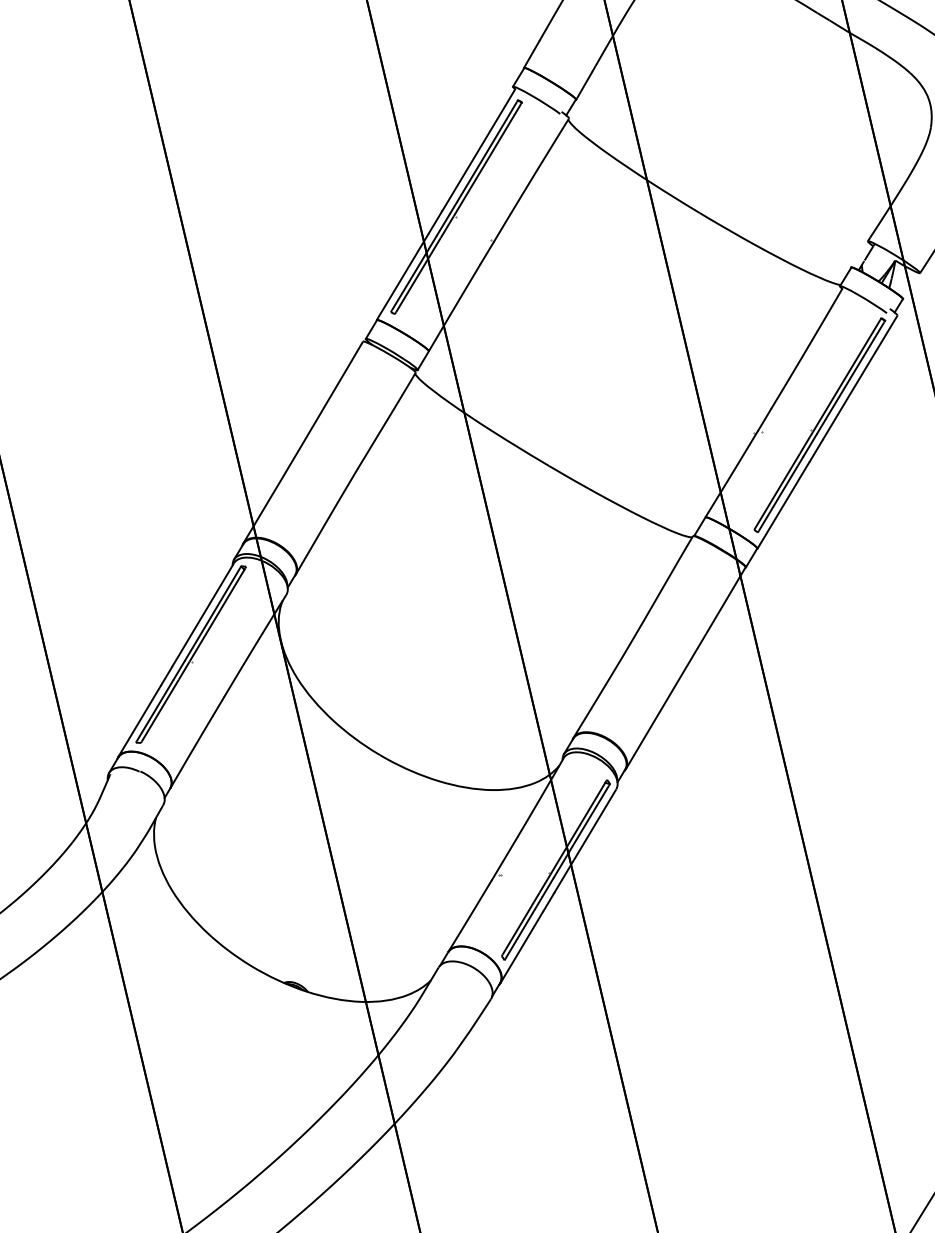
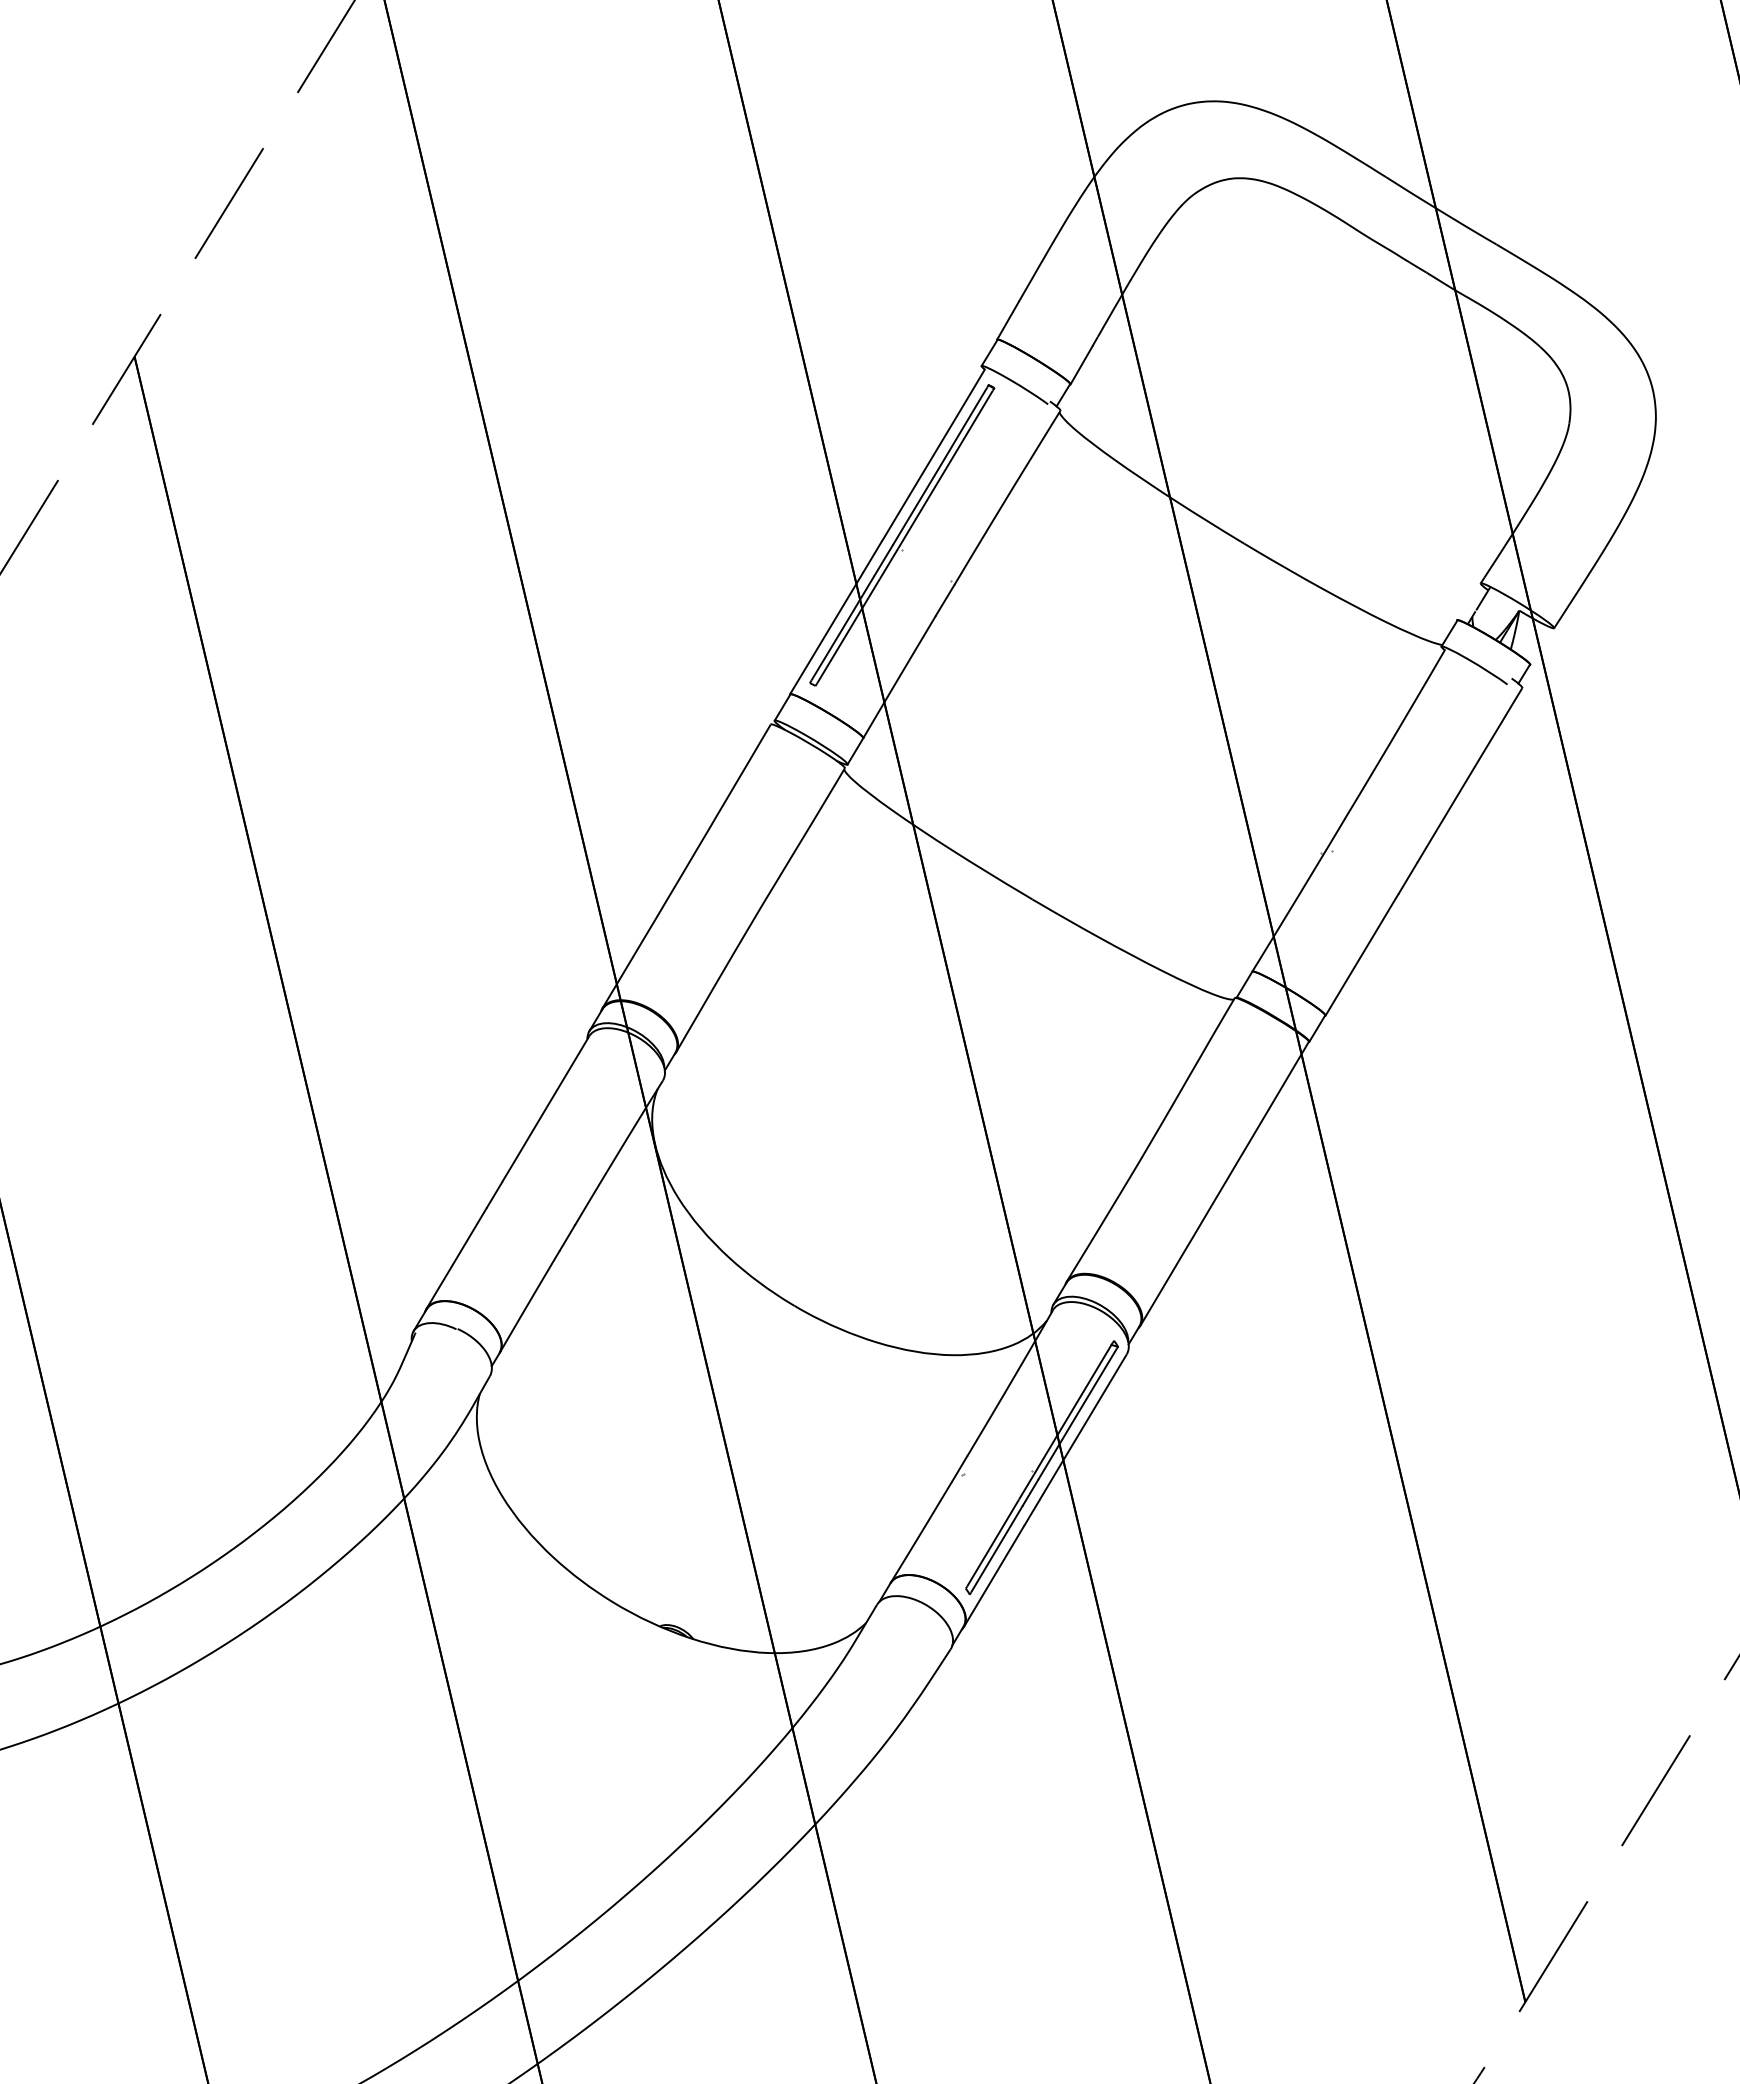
part: (819, 424) -> (1412, 841), removed
part: (190, 654) -> (528, 1164), removed

